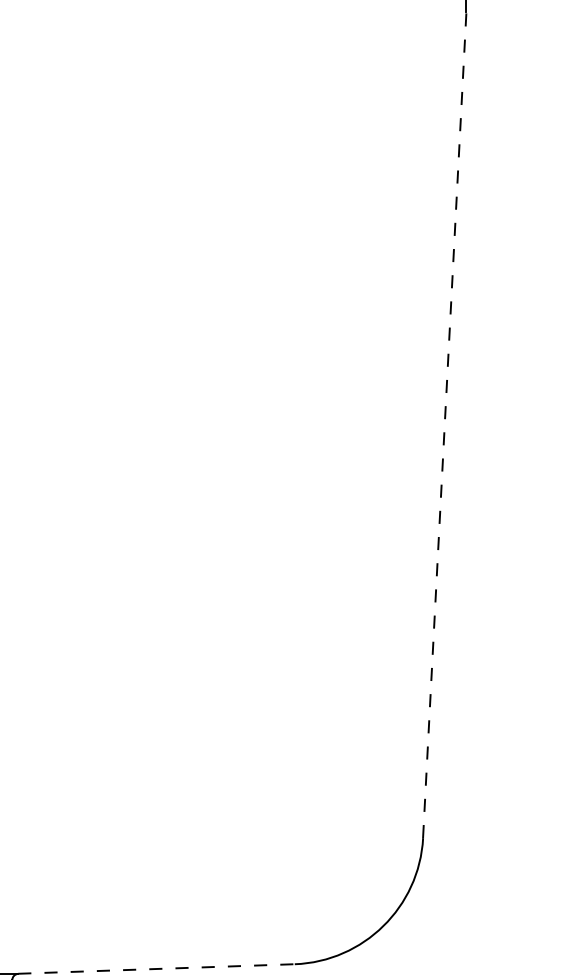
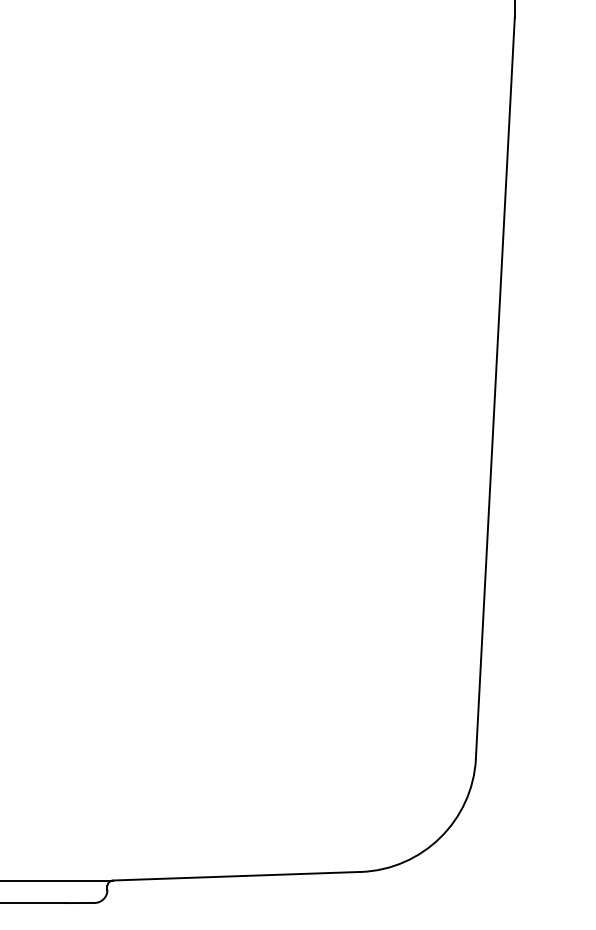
line: (444, 424) -> (495, 387), dashed -> solid
line: (157, 969) -> (237, 876), dashed -> solid

